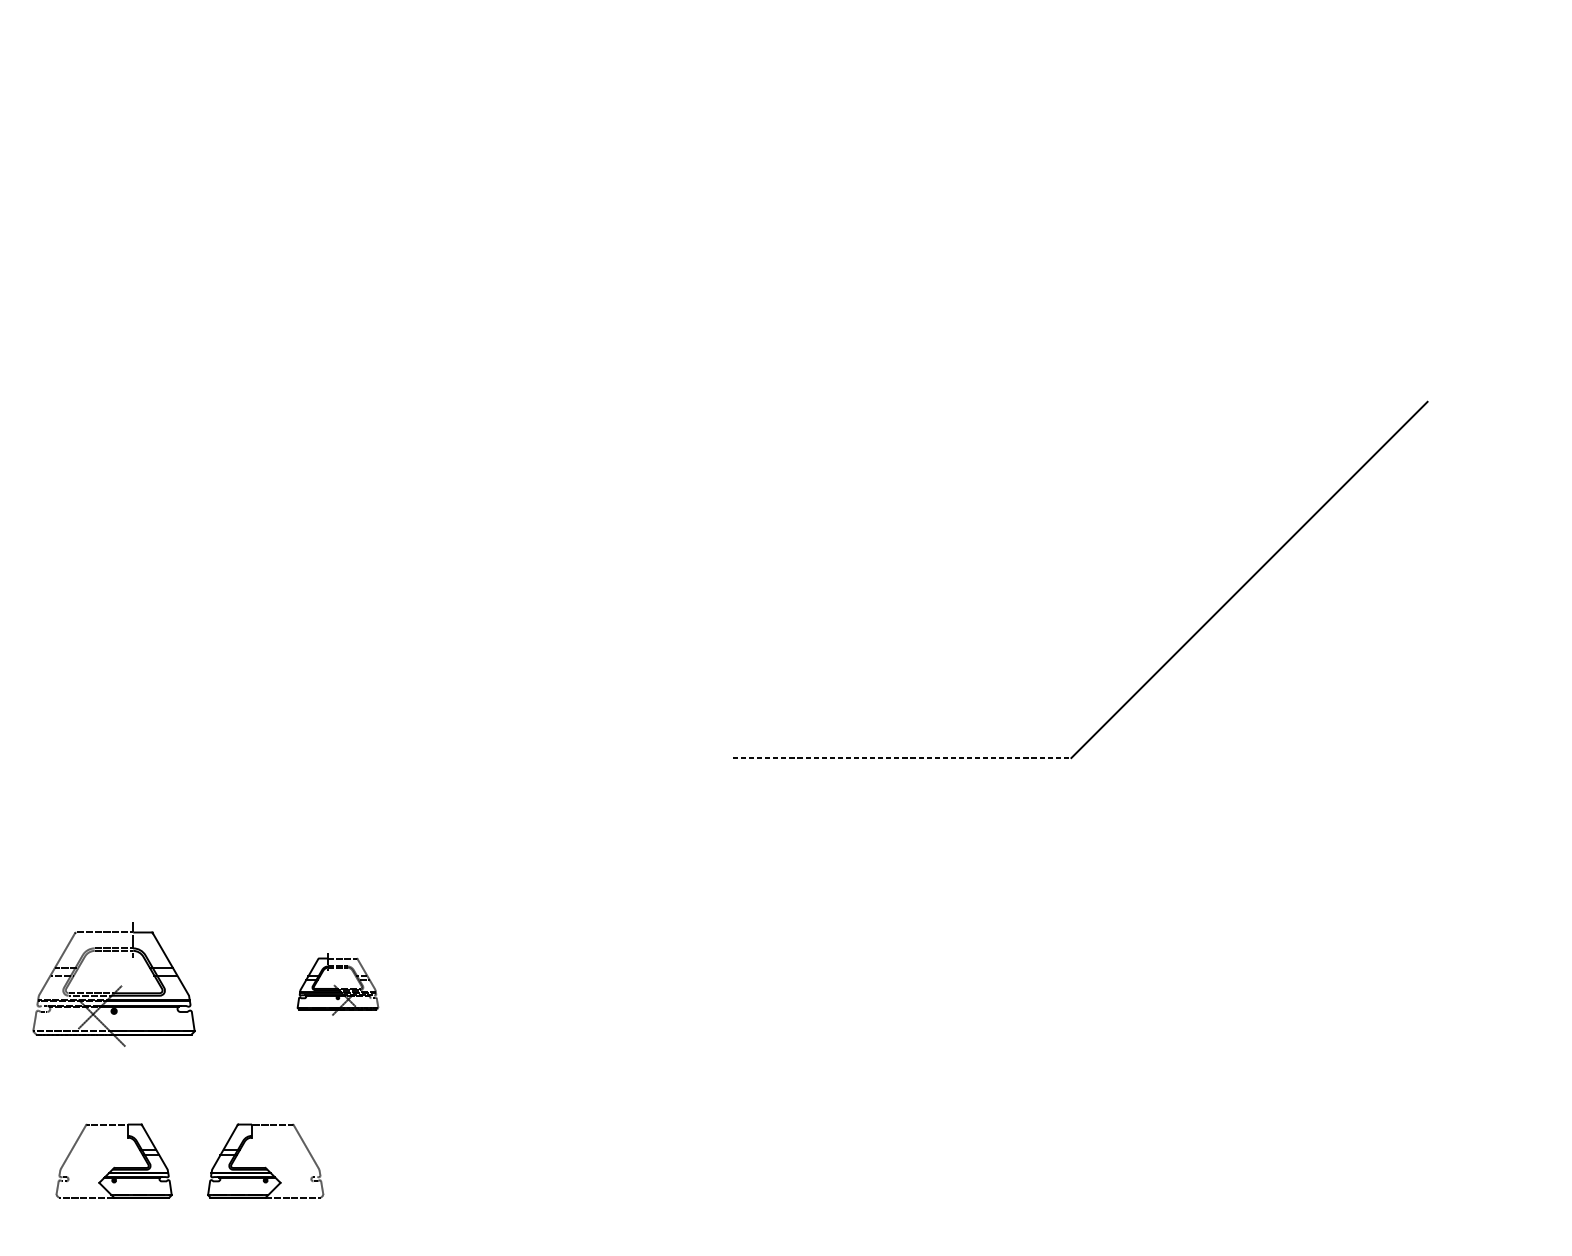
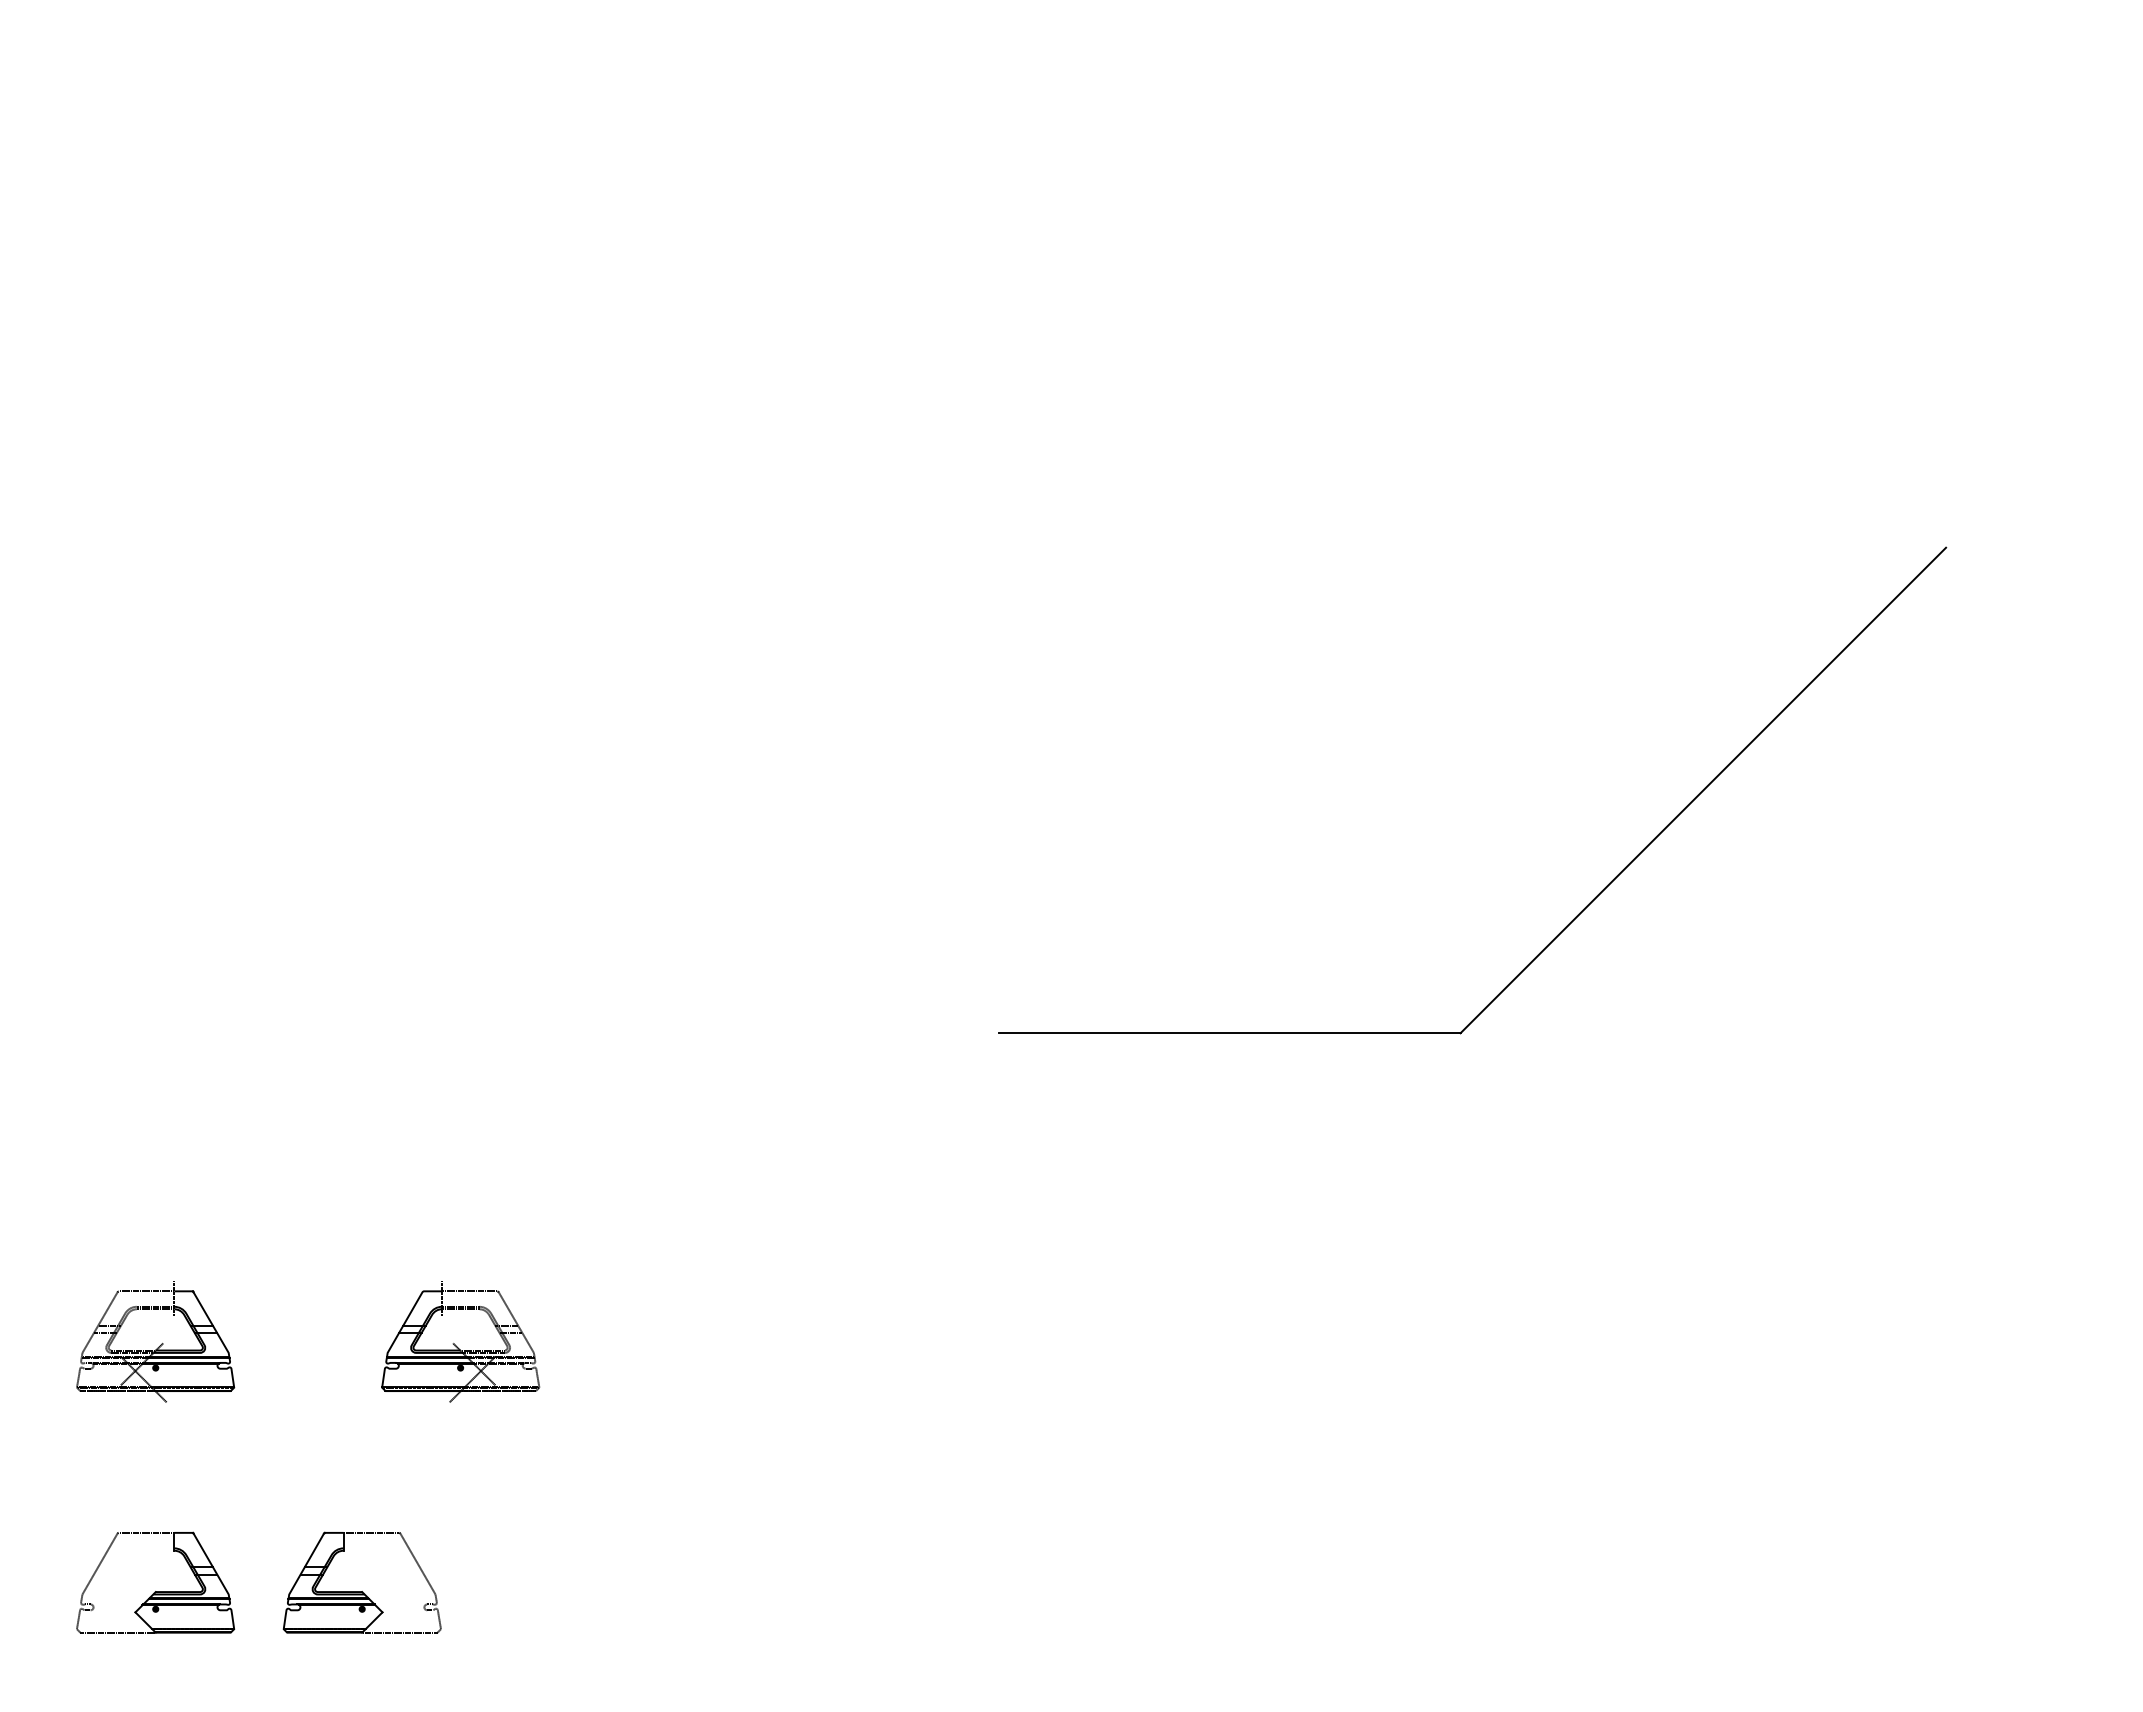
line: (901, 758) -> (1229, 1033), dashed -> solid
part: (114, 984) -> (155, 1341), size x0.71
part: (337, 984) -> (460, 1341), size x1.43

